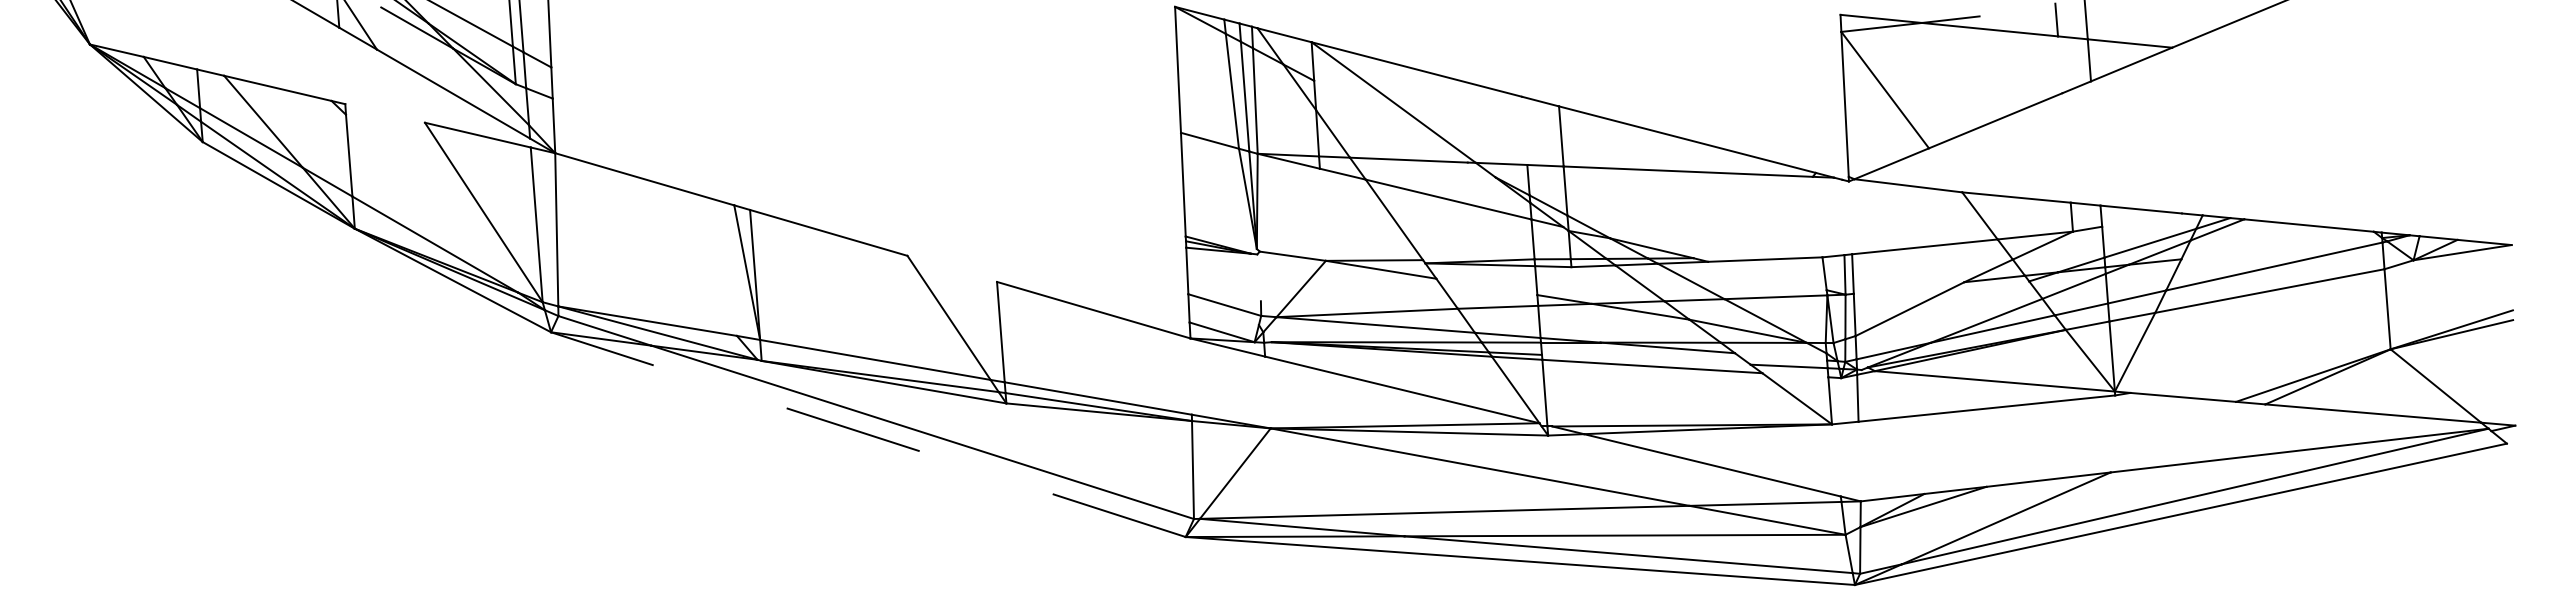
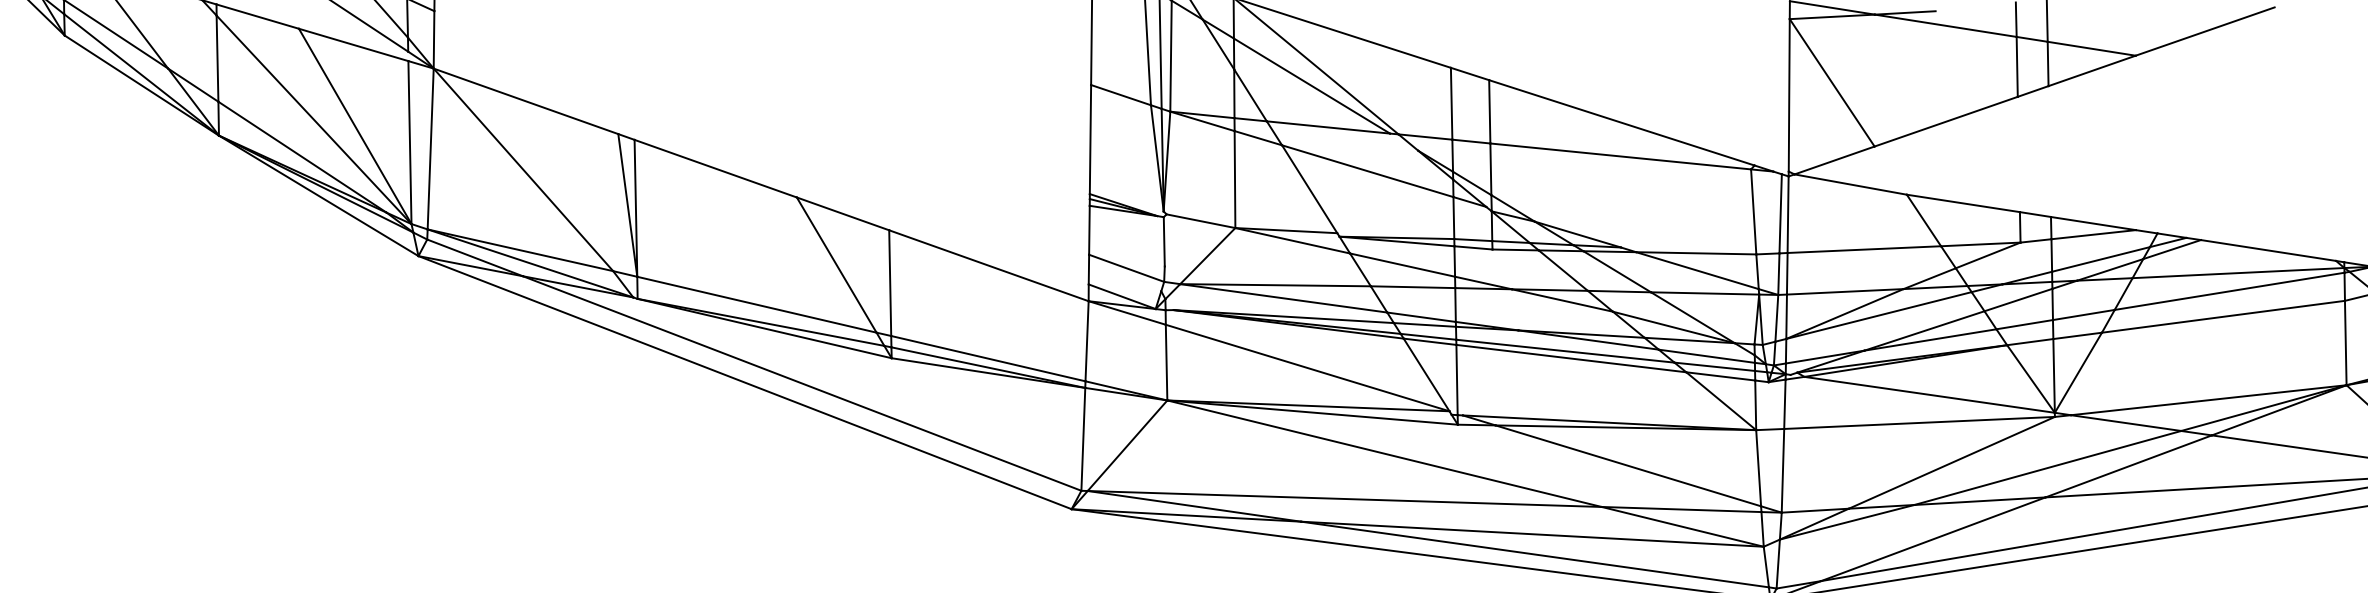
line: (2060, 64) -> (2017, 66), added
line: (384, 113) -> (257, 16), added
line: (1390, 121) -> (1311, 85), added
line: (1524, 130) -> (1451, 103), added
line: (444, 208) -> (314, 119), added
line: (1322, 214) -> (1234, 179), added
line: (1817, 216) -> (1753, 211), added
line: (1843, 217) -> (1780, 213), added
line: (1850, 217) -> (1788, 214), added
line: (2141, 219) -> (2093, 234), added
line: (645, 244) -> (522, 169), added
line: (2281, 248) -> (2238, 272), added
line: (952, 268) -> (843, 213), added
line: (1767, 275) -> (1697, 270), added
line: (1258, 277) -> (1163, 241), added
line: (1486, 286) -> (1402, 264), added
line: (1908, 287) -> (1844, 291), added
line: (1942, 308) -> (1879, 315), added
line: (1781, 356) -> (1707, 355), added
line: (1646, 359) -> (1565, 350), added
line: (2260, 370) -> (2208, 399), added
line: (1795, 375) -> (1720, 376), added
line: (1190, 376) -> (1086, 341), added
line: (1267, 392) -> (1166, 362), added
line: (867, 434) -> (744, 382), dashed -> solid
line: (2187, 438) -> (2128, 466), added
line: (2111, 443) -> (2048, 467), added
line: (2019, 444) -> (1951, 462), added
line: (1836, 460) -> (1758, 468), added
line: (1859, 461) -> (1782, 470), added

